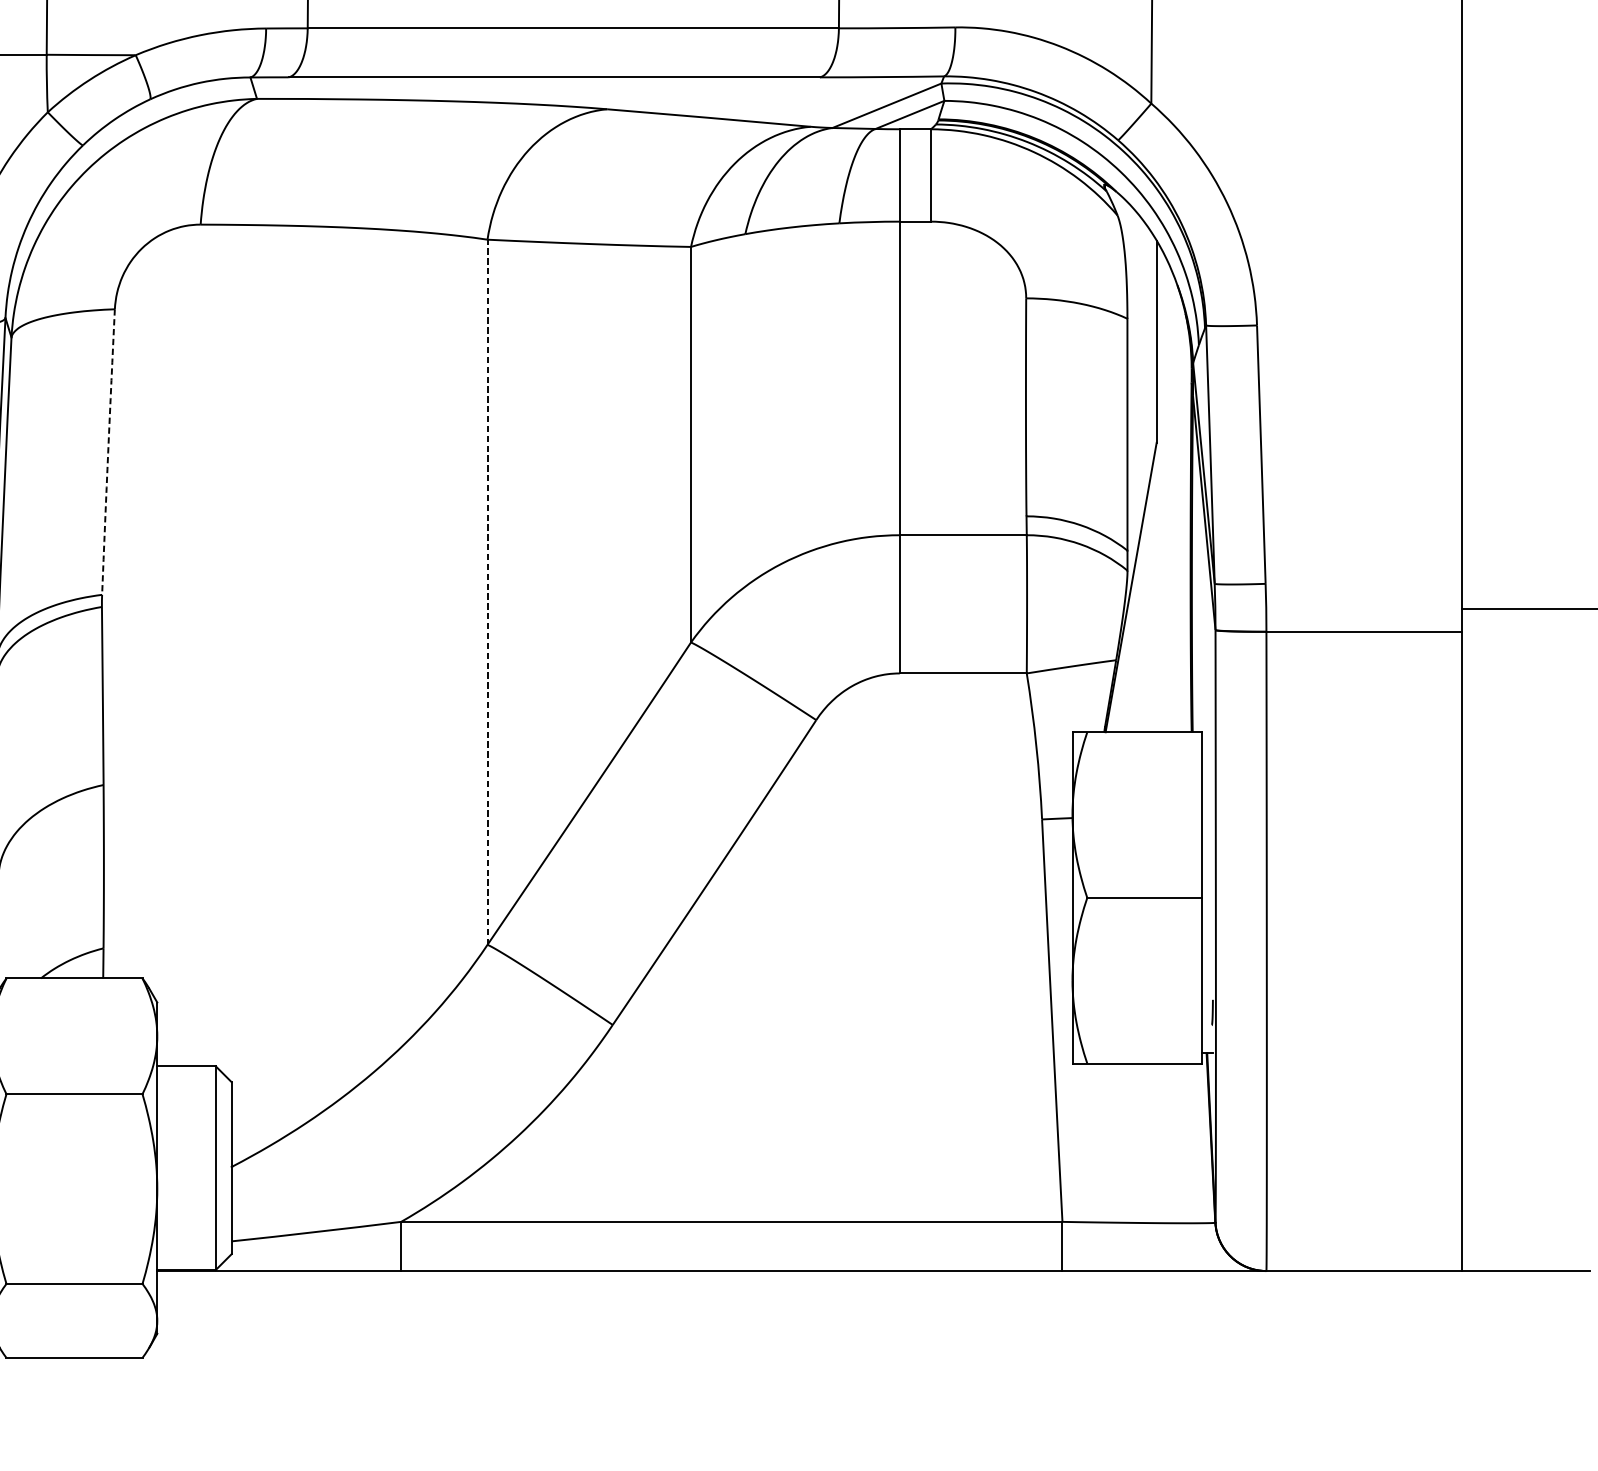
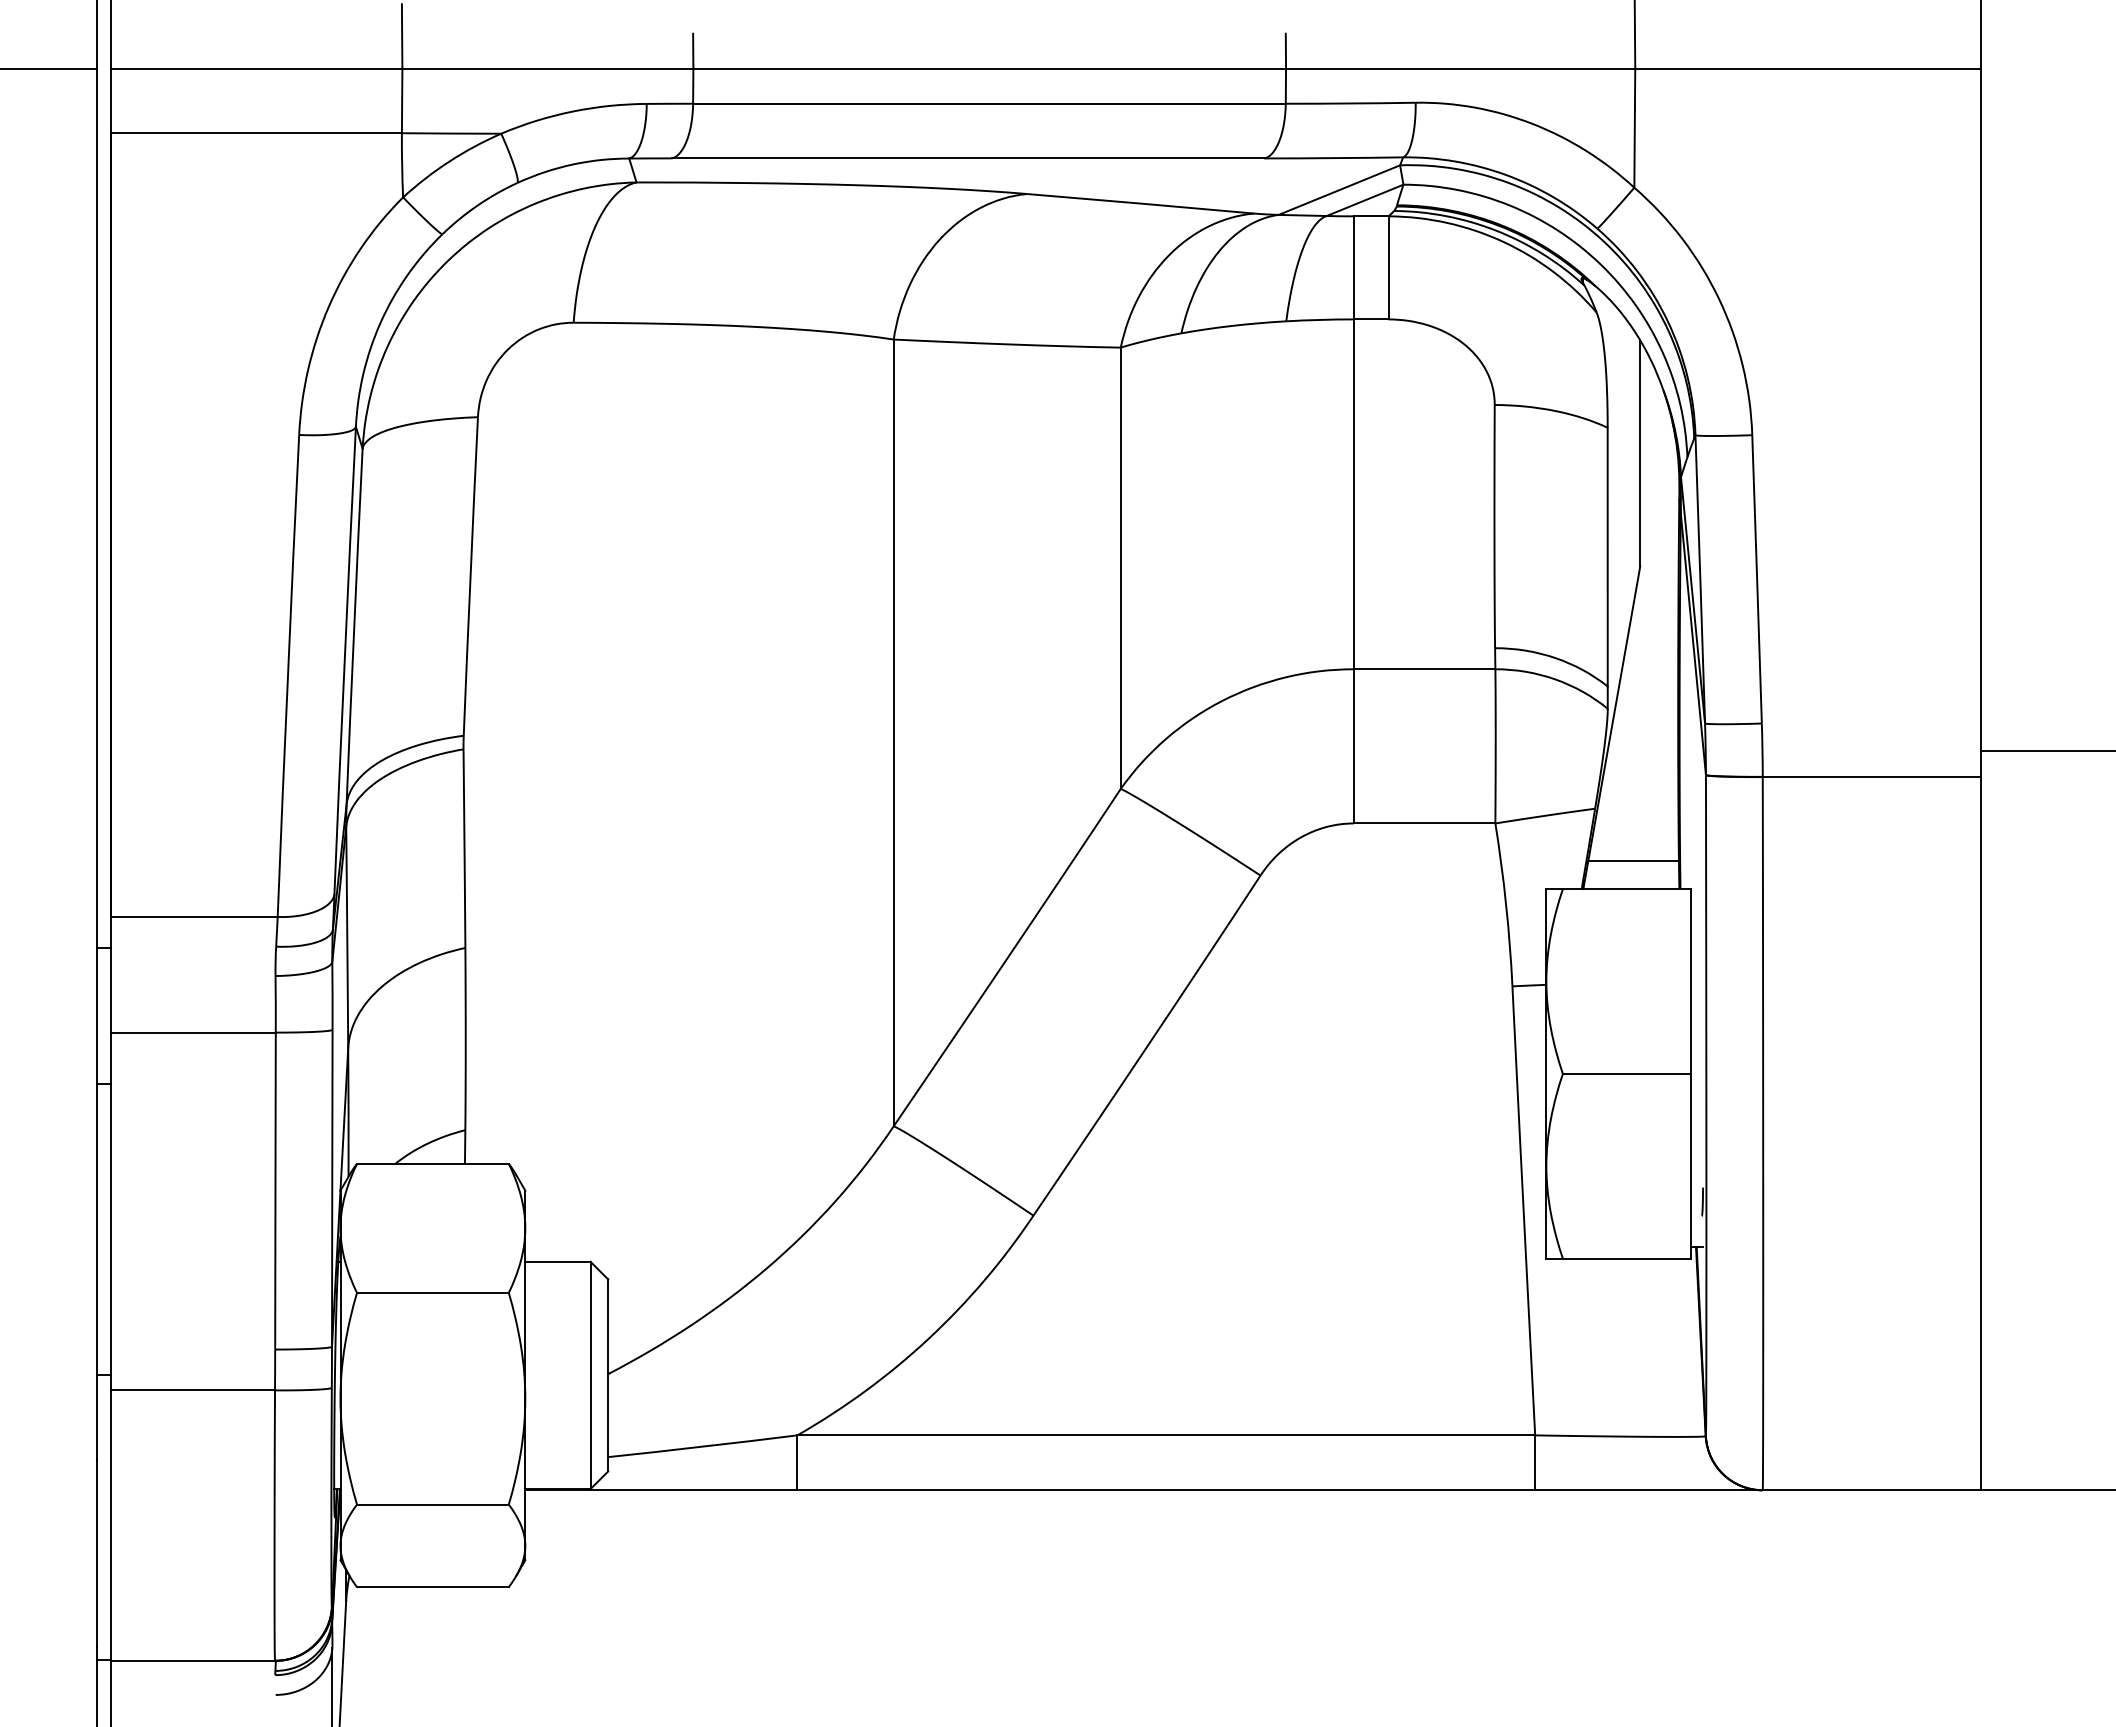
arc: (108, 452) -> (470, 576), dashed -> solid
line: (487, 591) -> (893, 732), dashed -> solid
line: (1150, 706) -> (1633, 860), added

